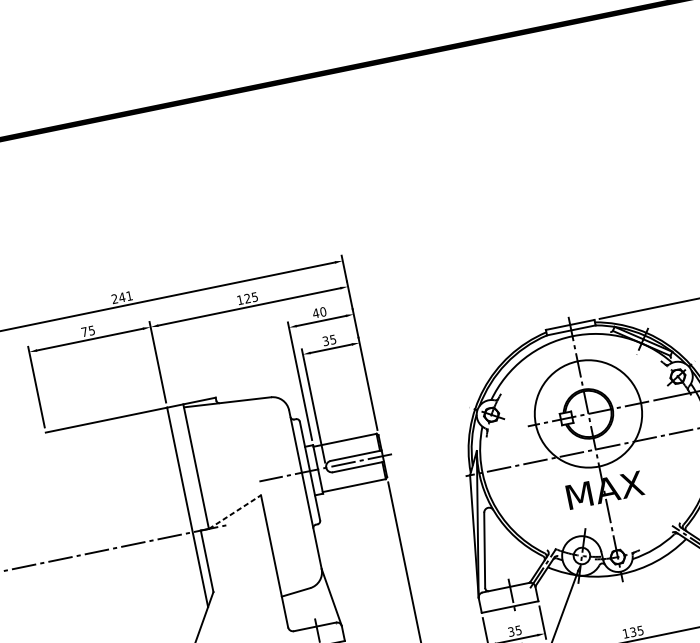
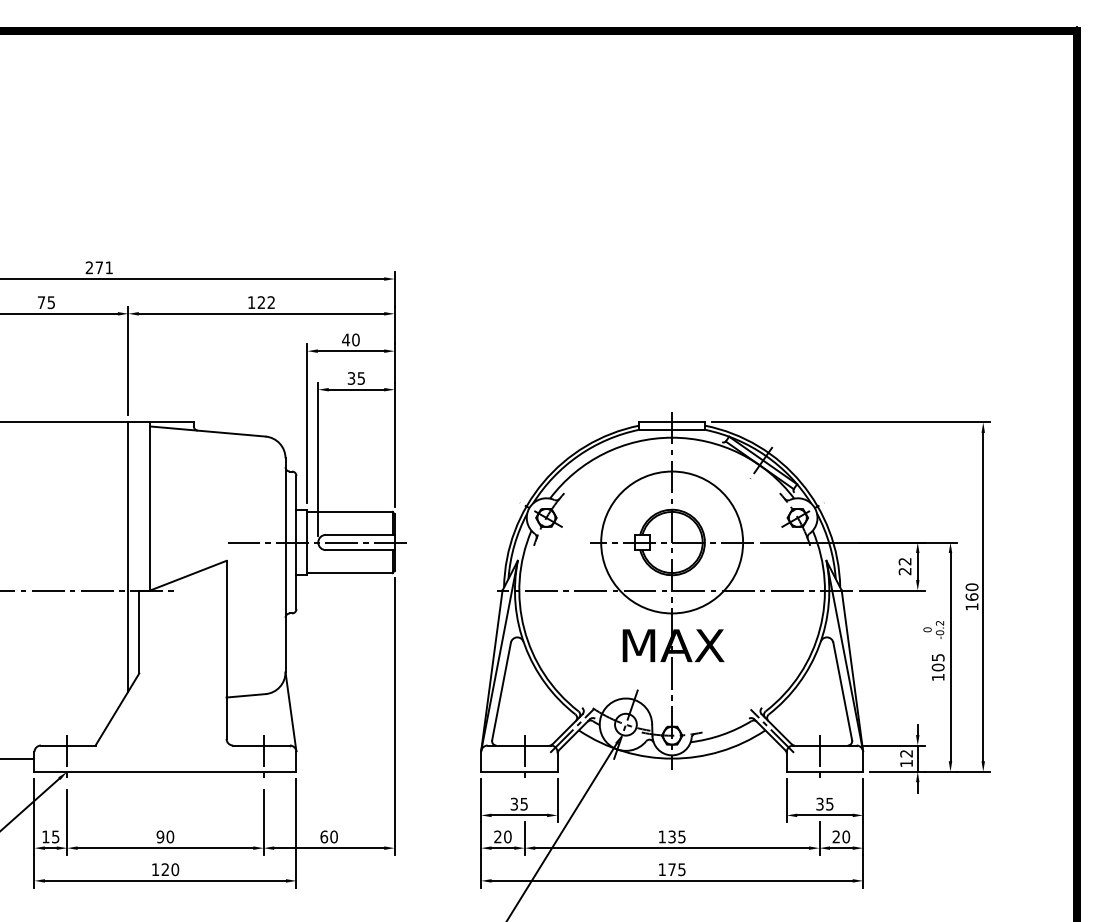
text: (122, 297) -> (99, 267), 241 -> 271
text: (254, 297) -> (270, 302), 125 -> 122
line: (235, 511) -> (188, 575), dashed -> solid

